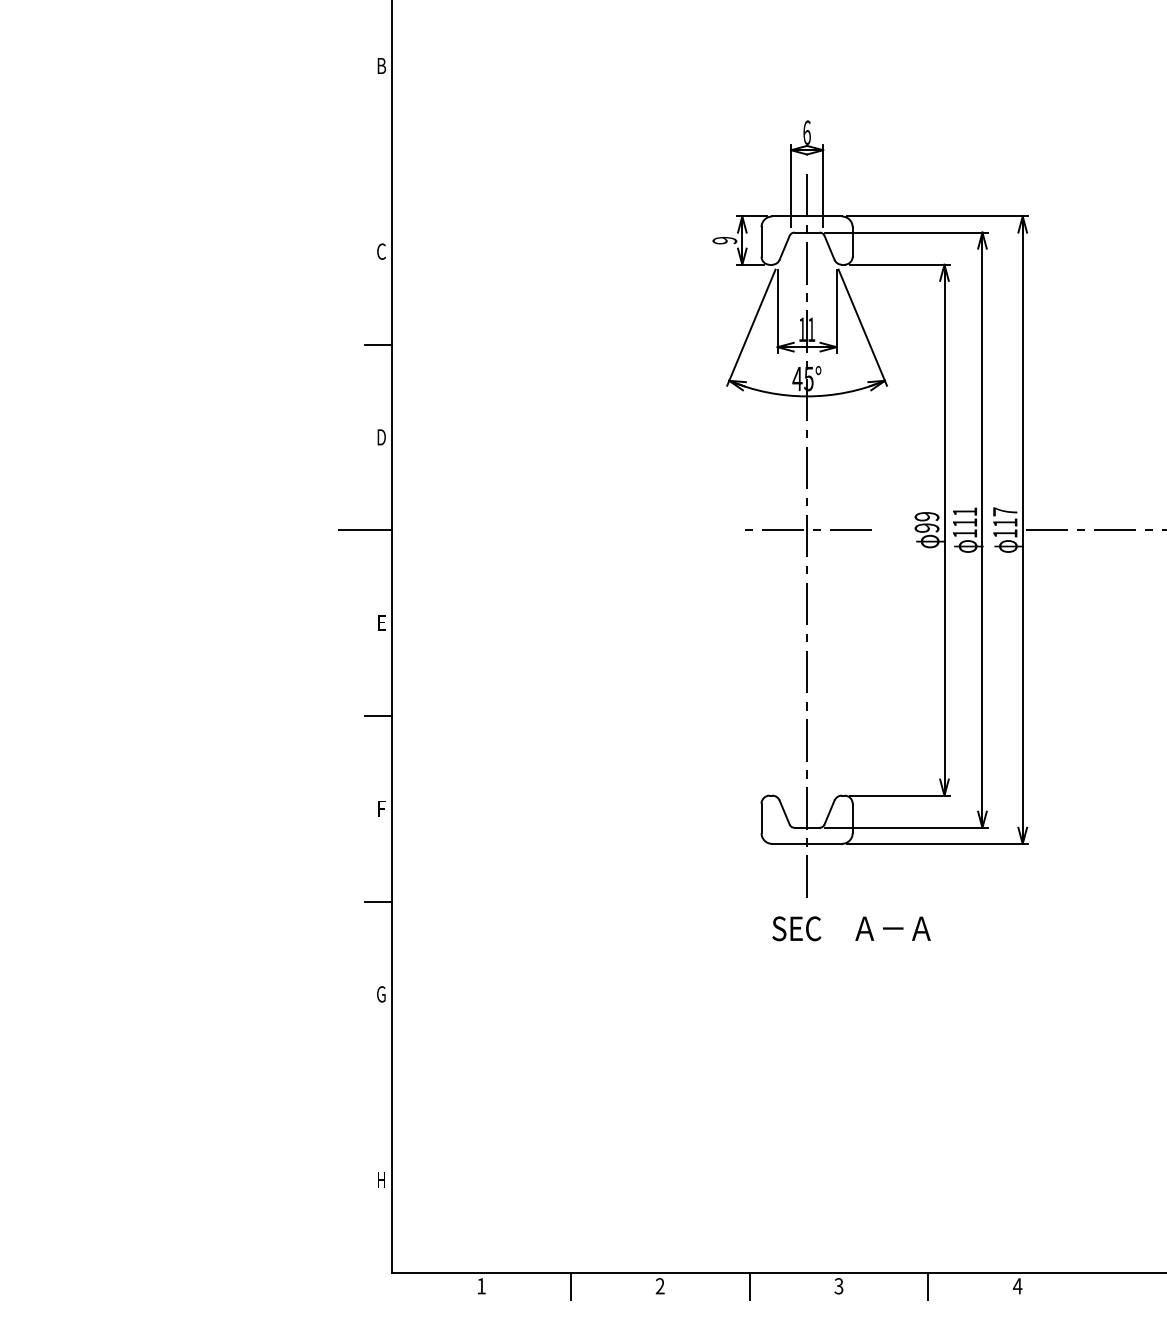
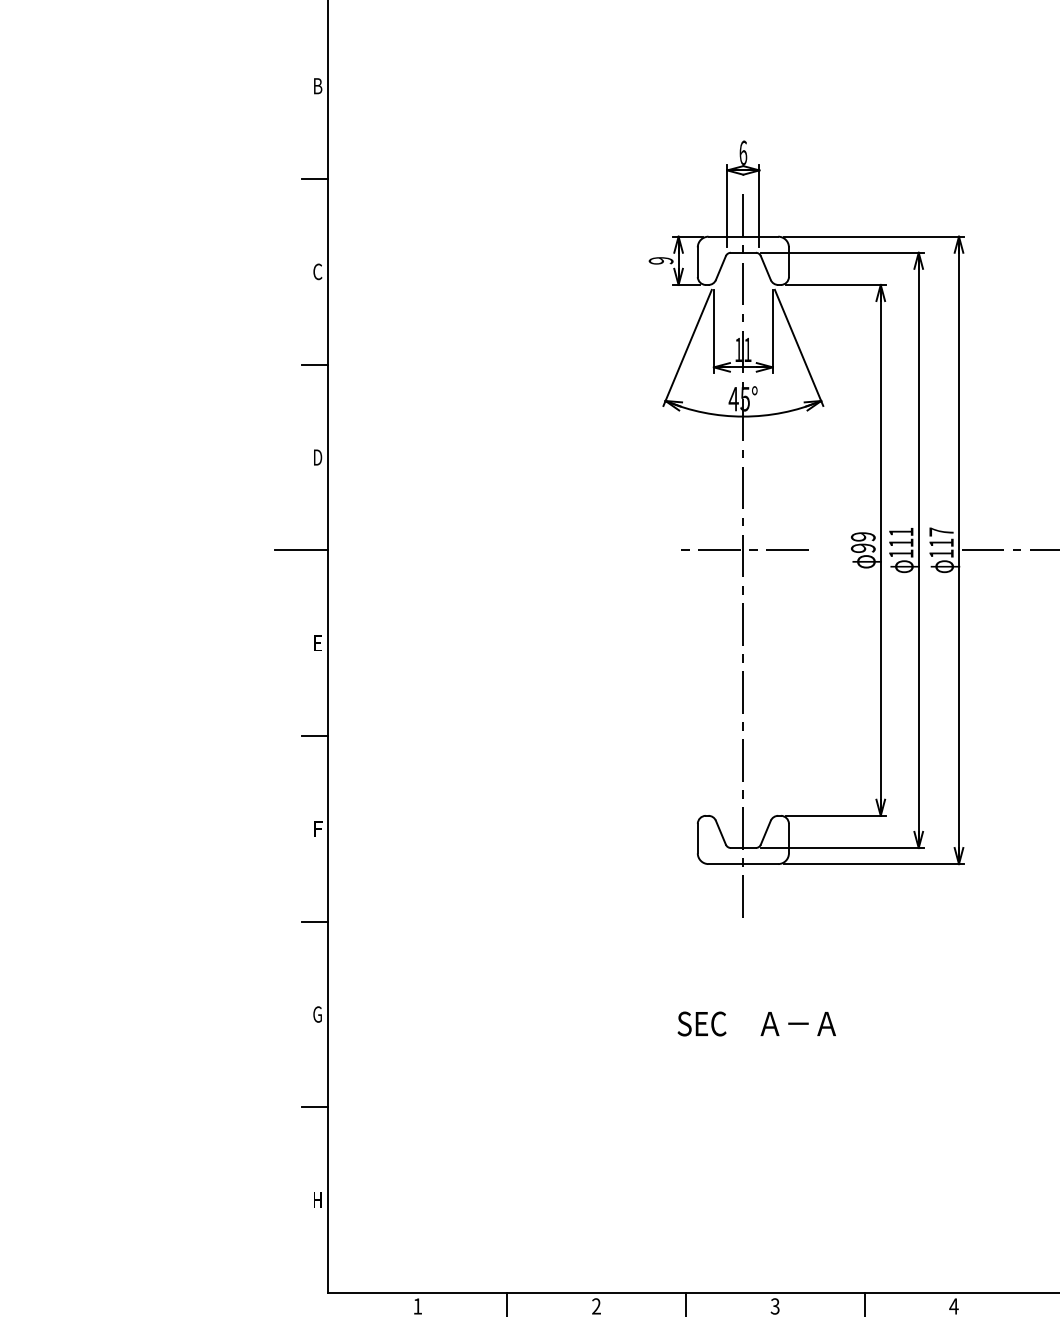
line: (378, 158) -> (314, 178), added
text: (851, 928) -> (756, 1023), moved
line: (378, 1087) -> (314, 1107), added

